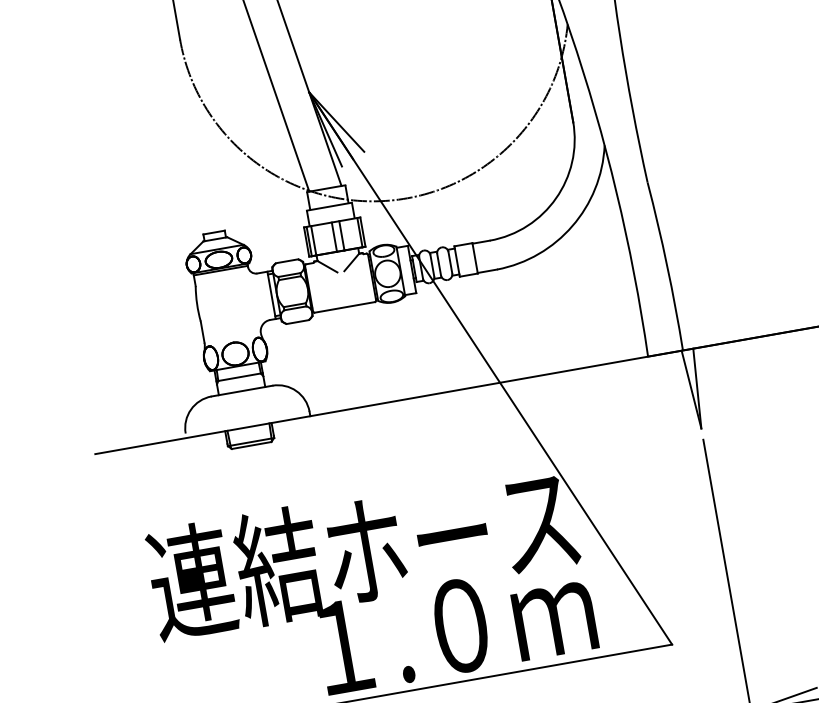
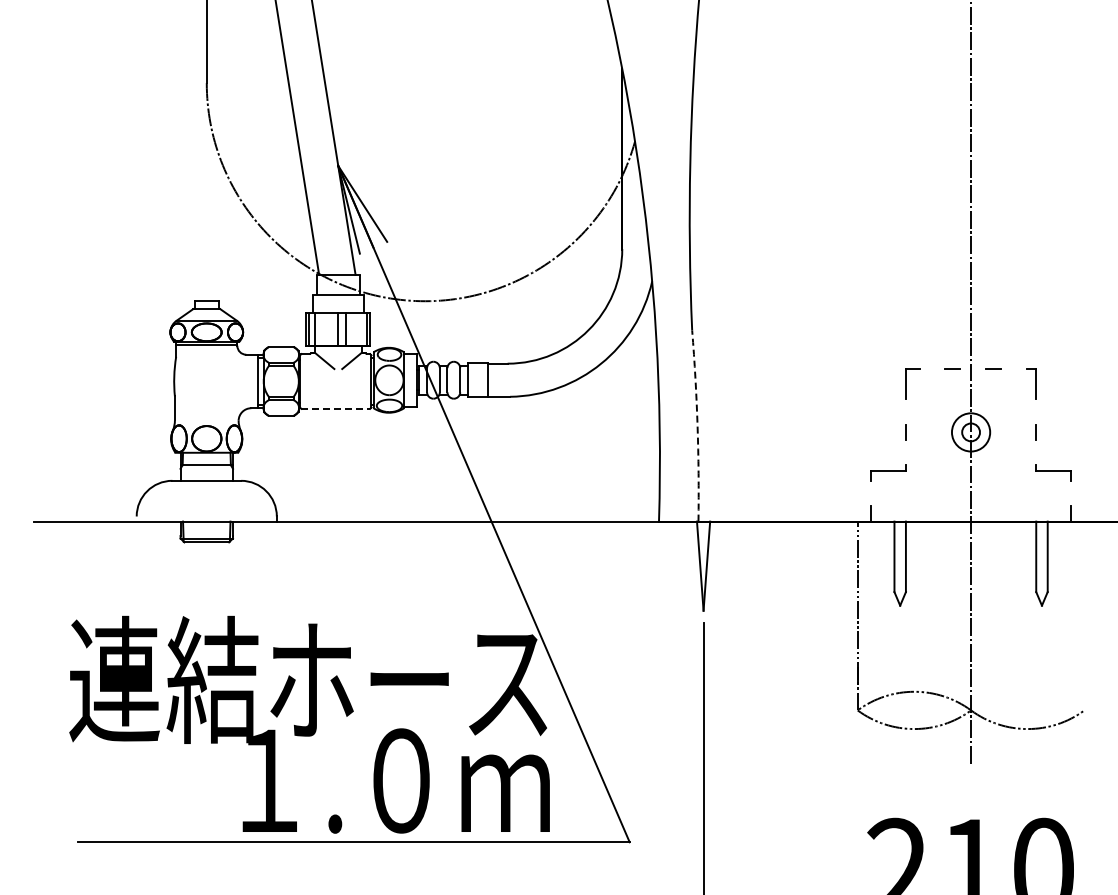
arc: (667, 265) -> (697, 425), solid -> dashed
line: (345, 306) -> (336, 408), solid -> dashed

